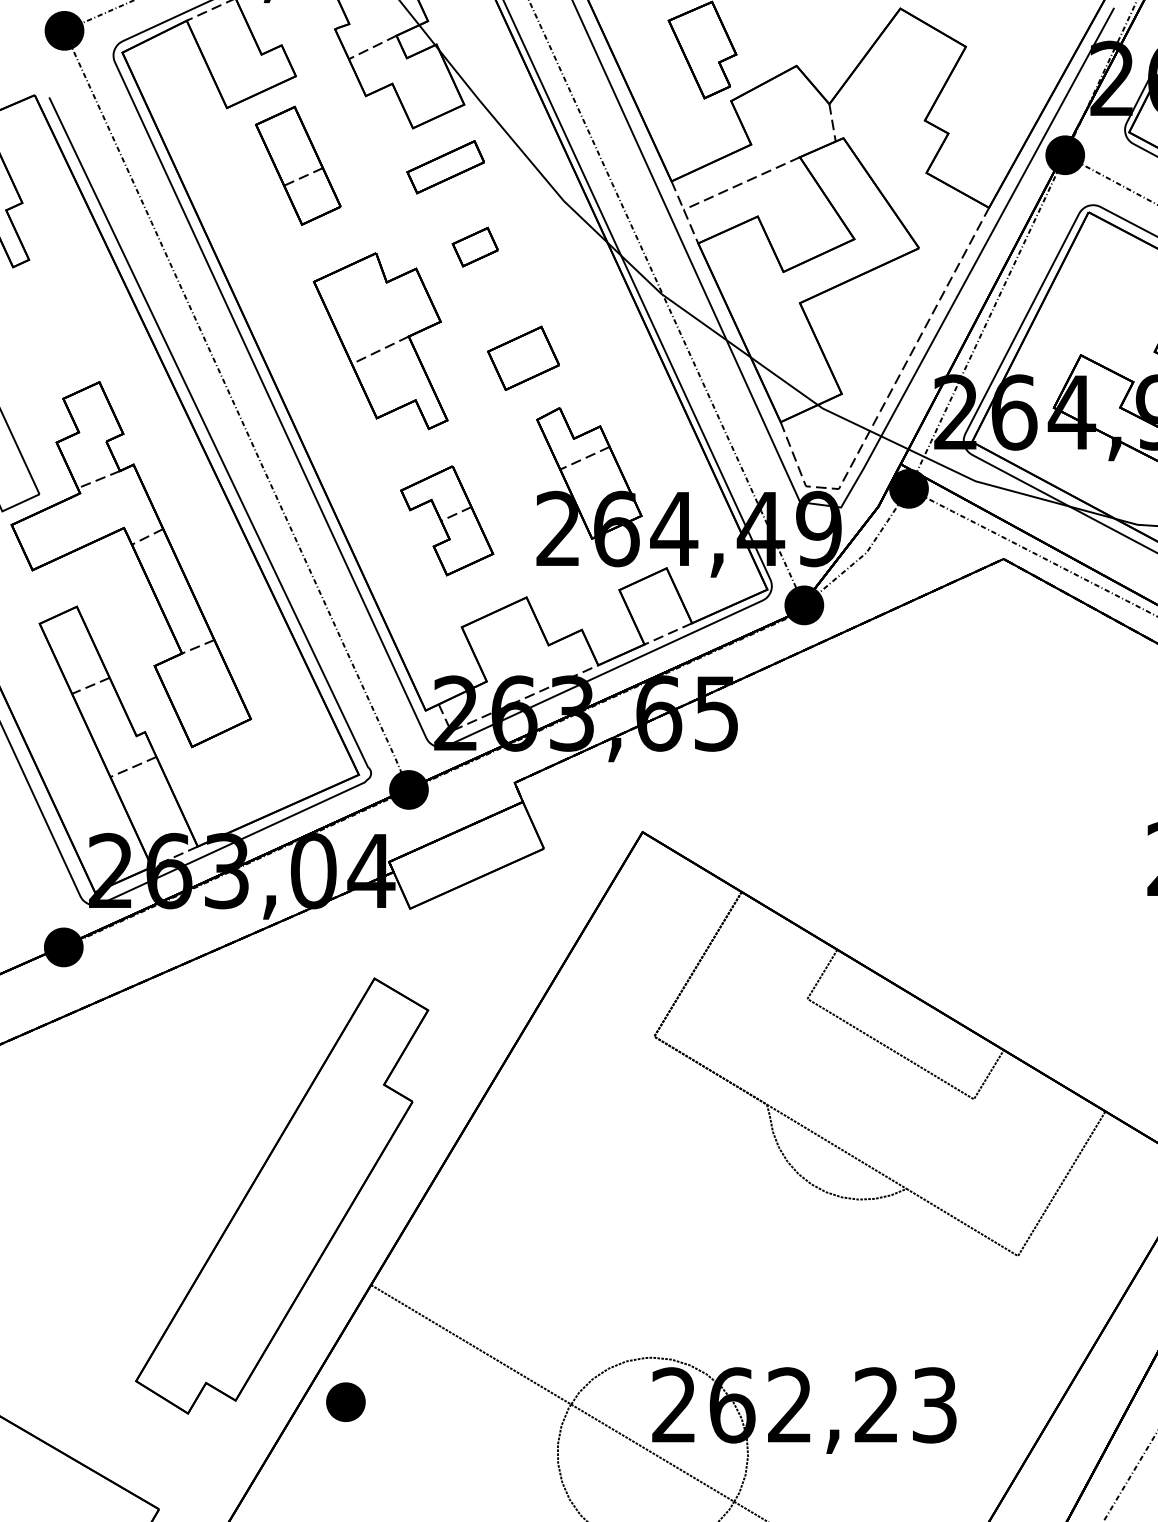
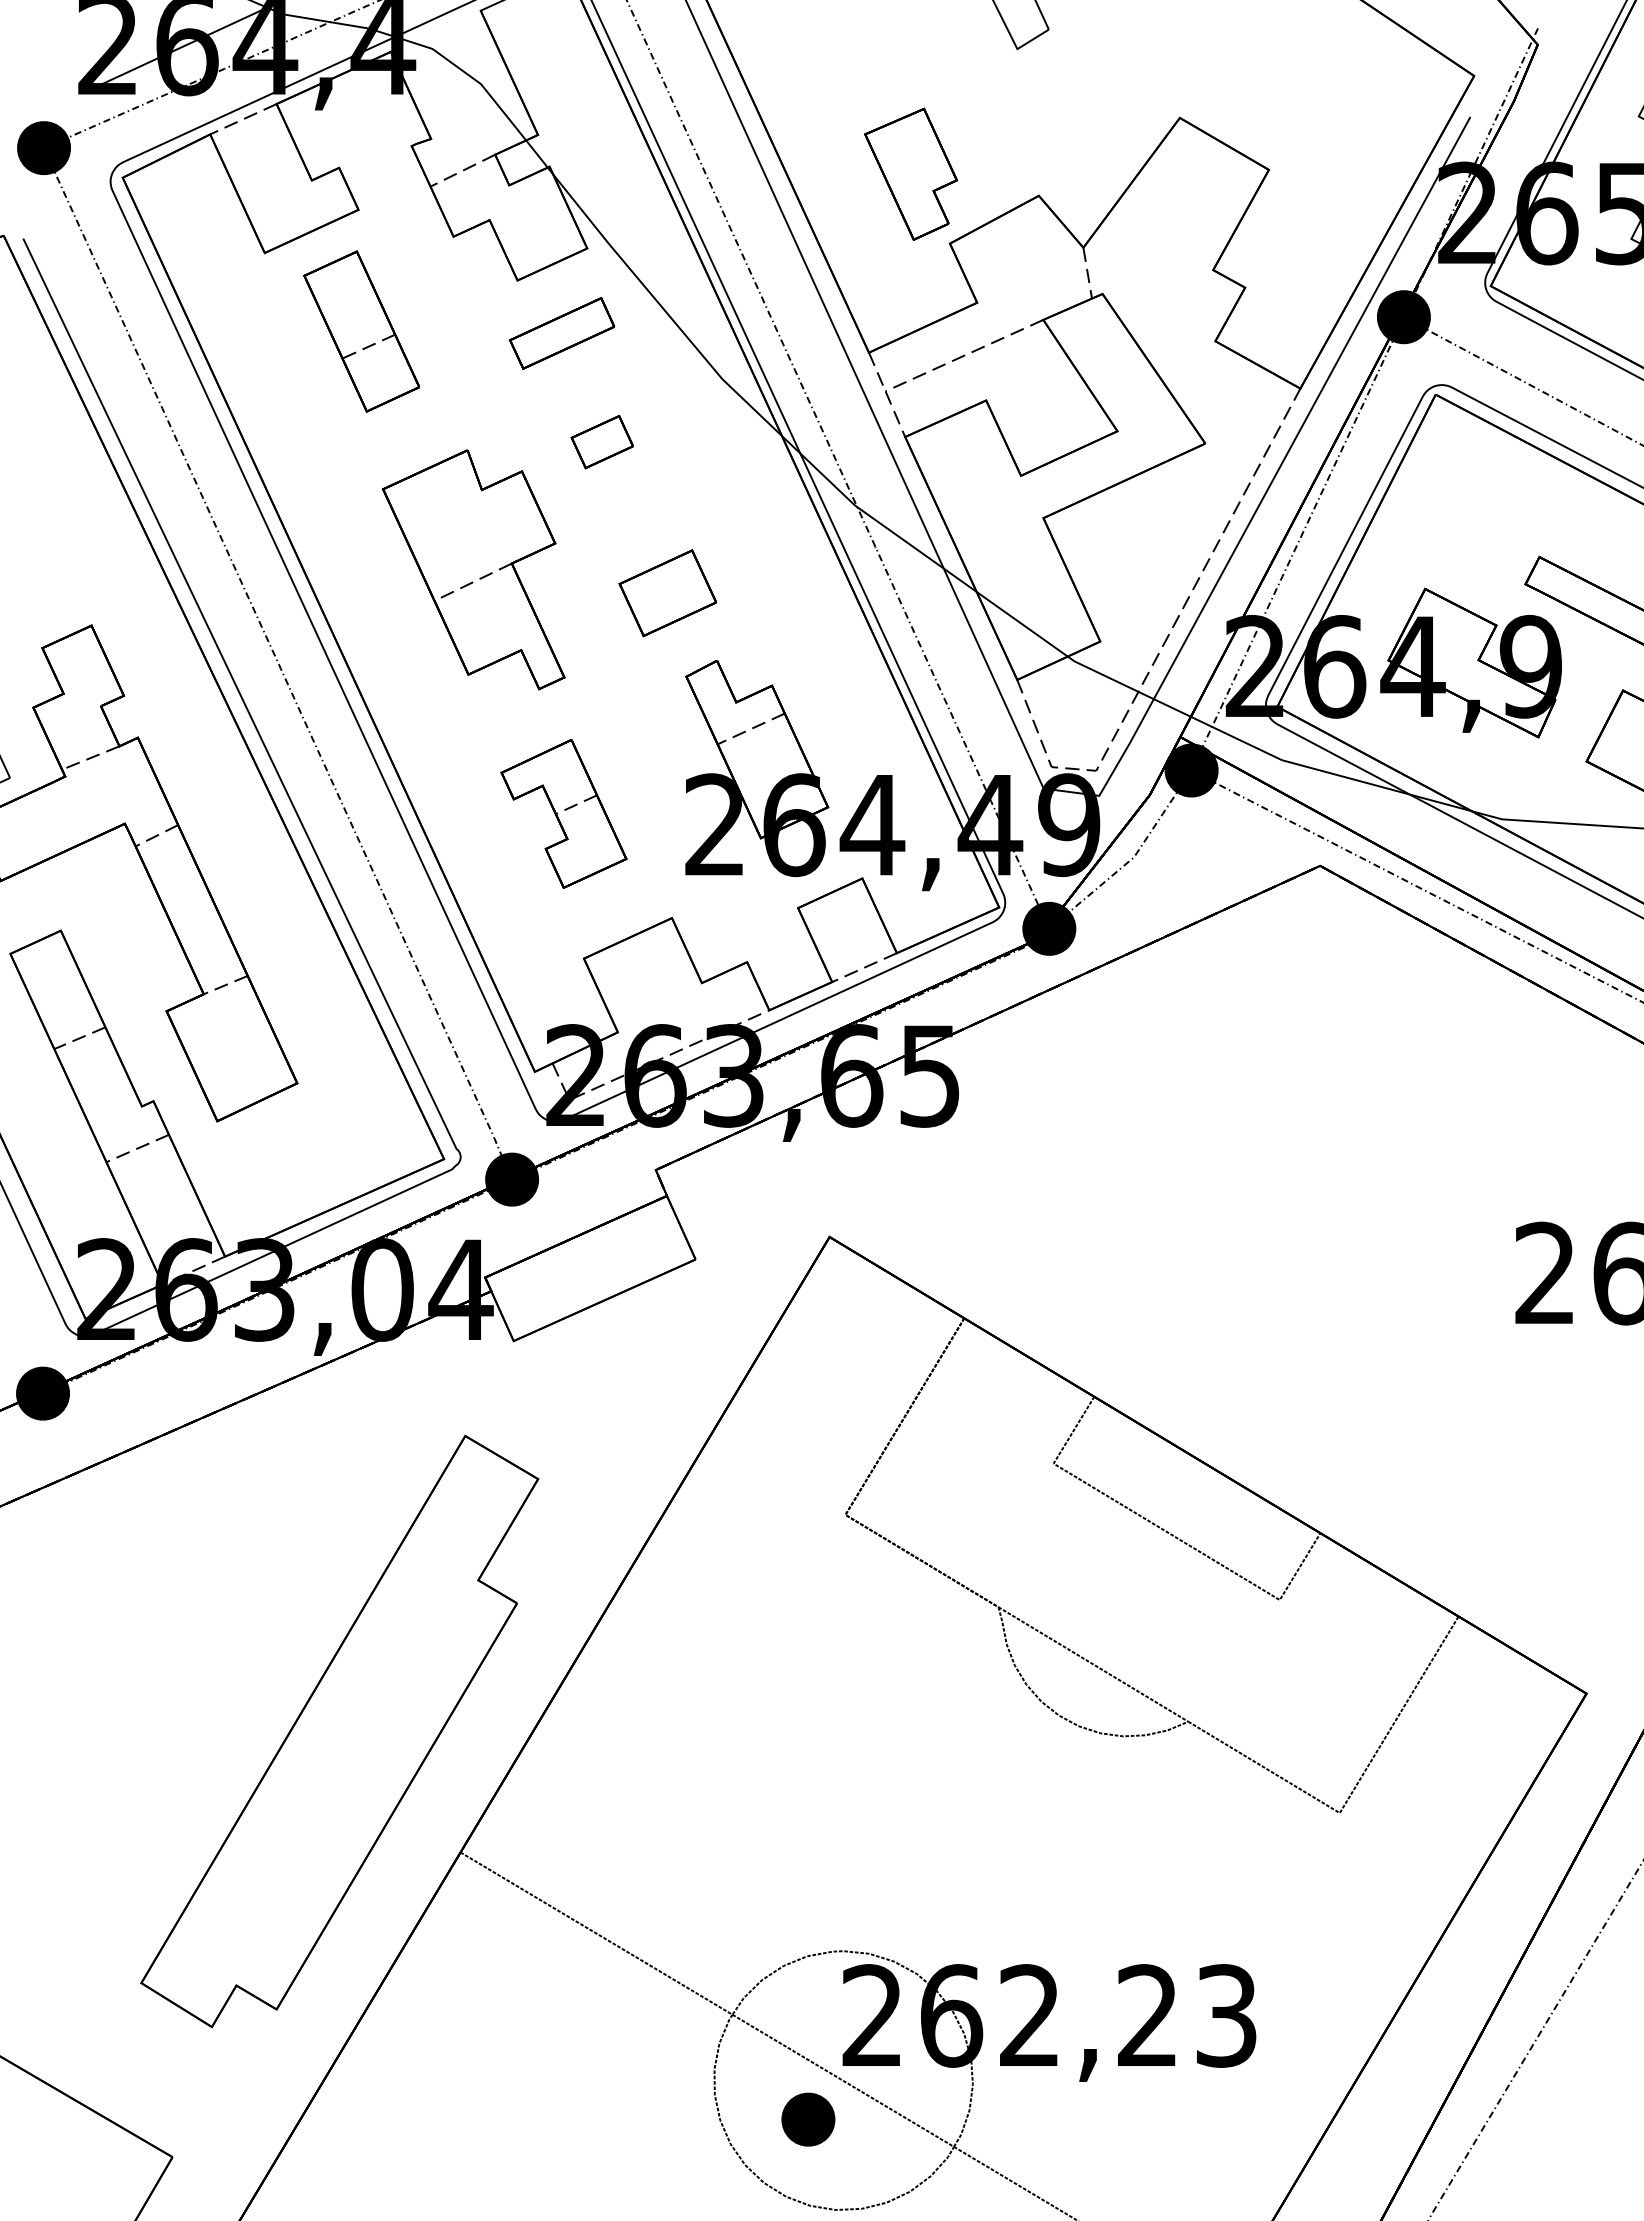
part: (345, 1402) -> (808, 2119), moved

